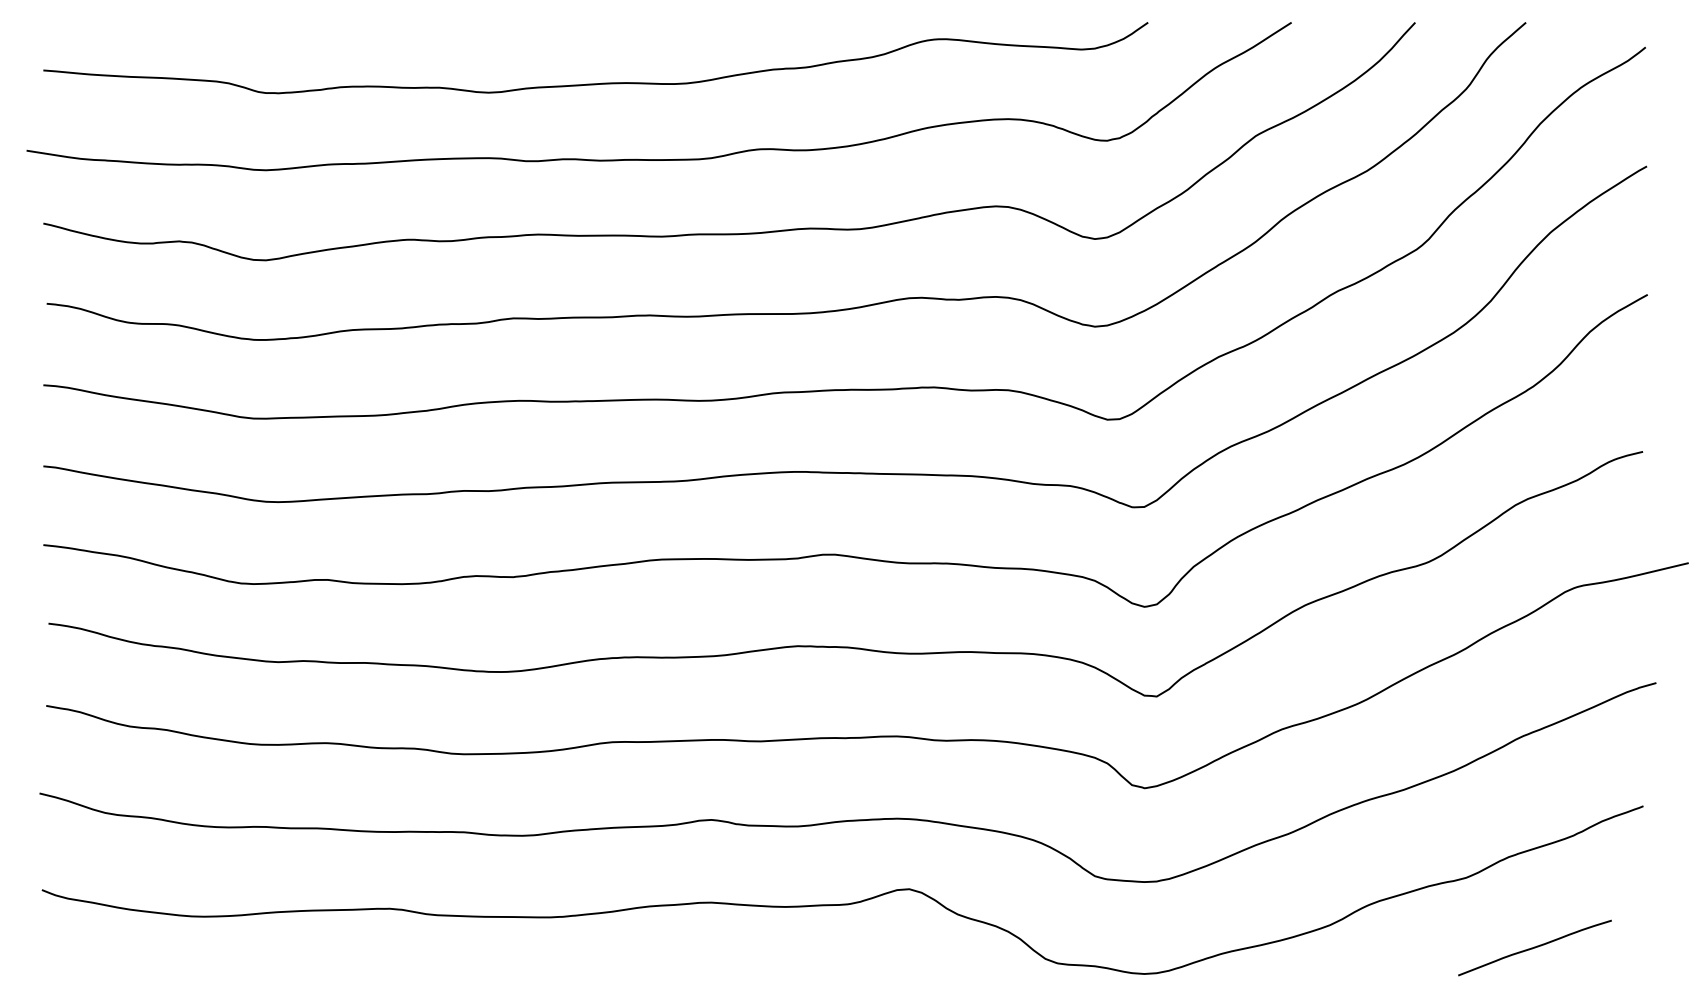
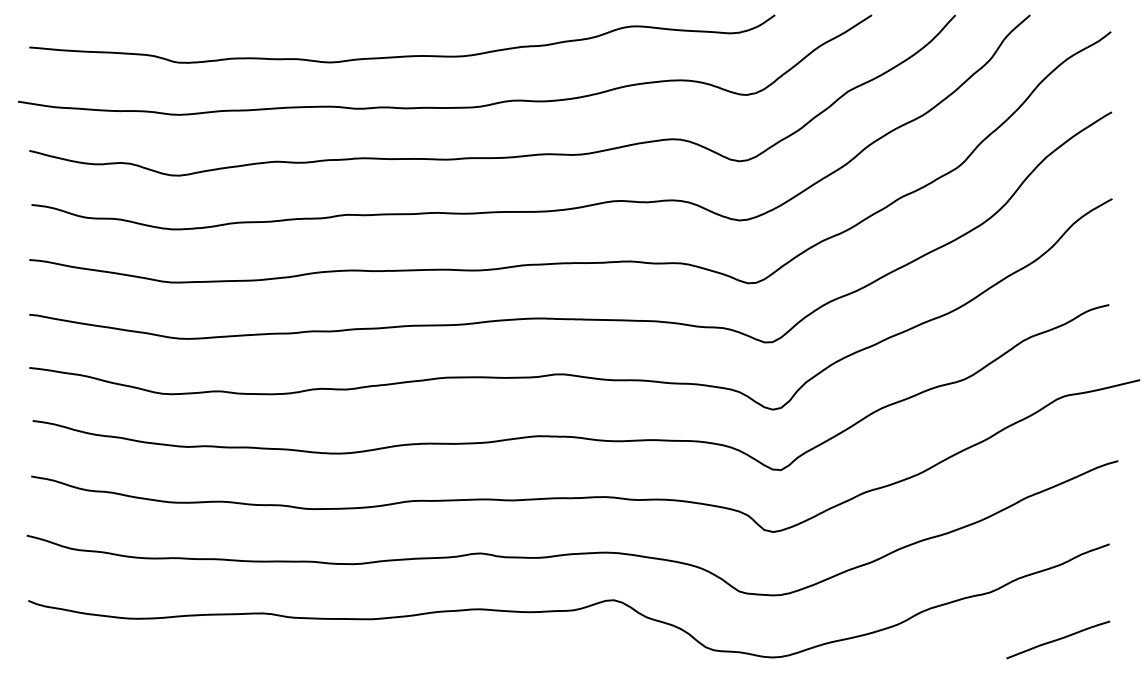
line: (1535, 947) -> (1058, 639), moved

